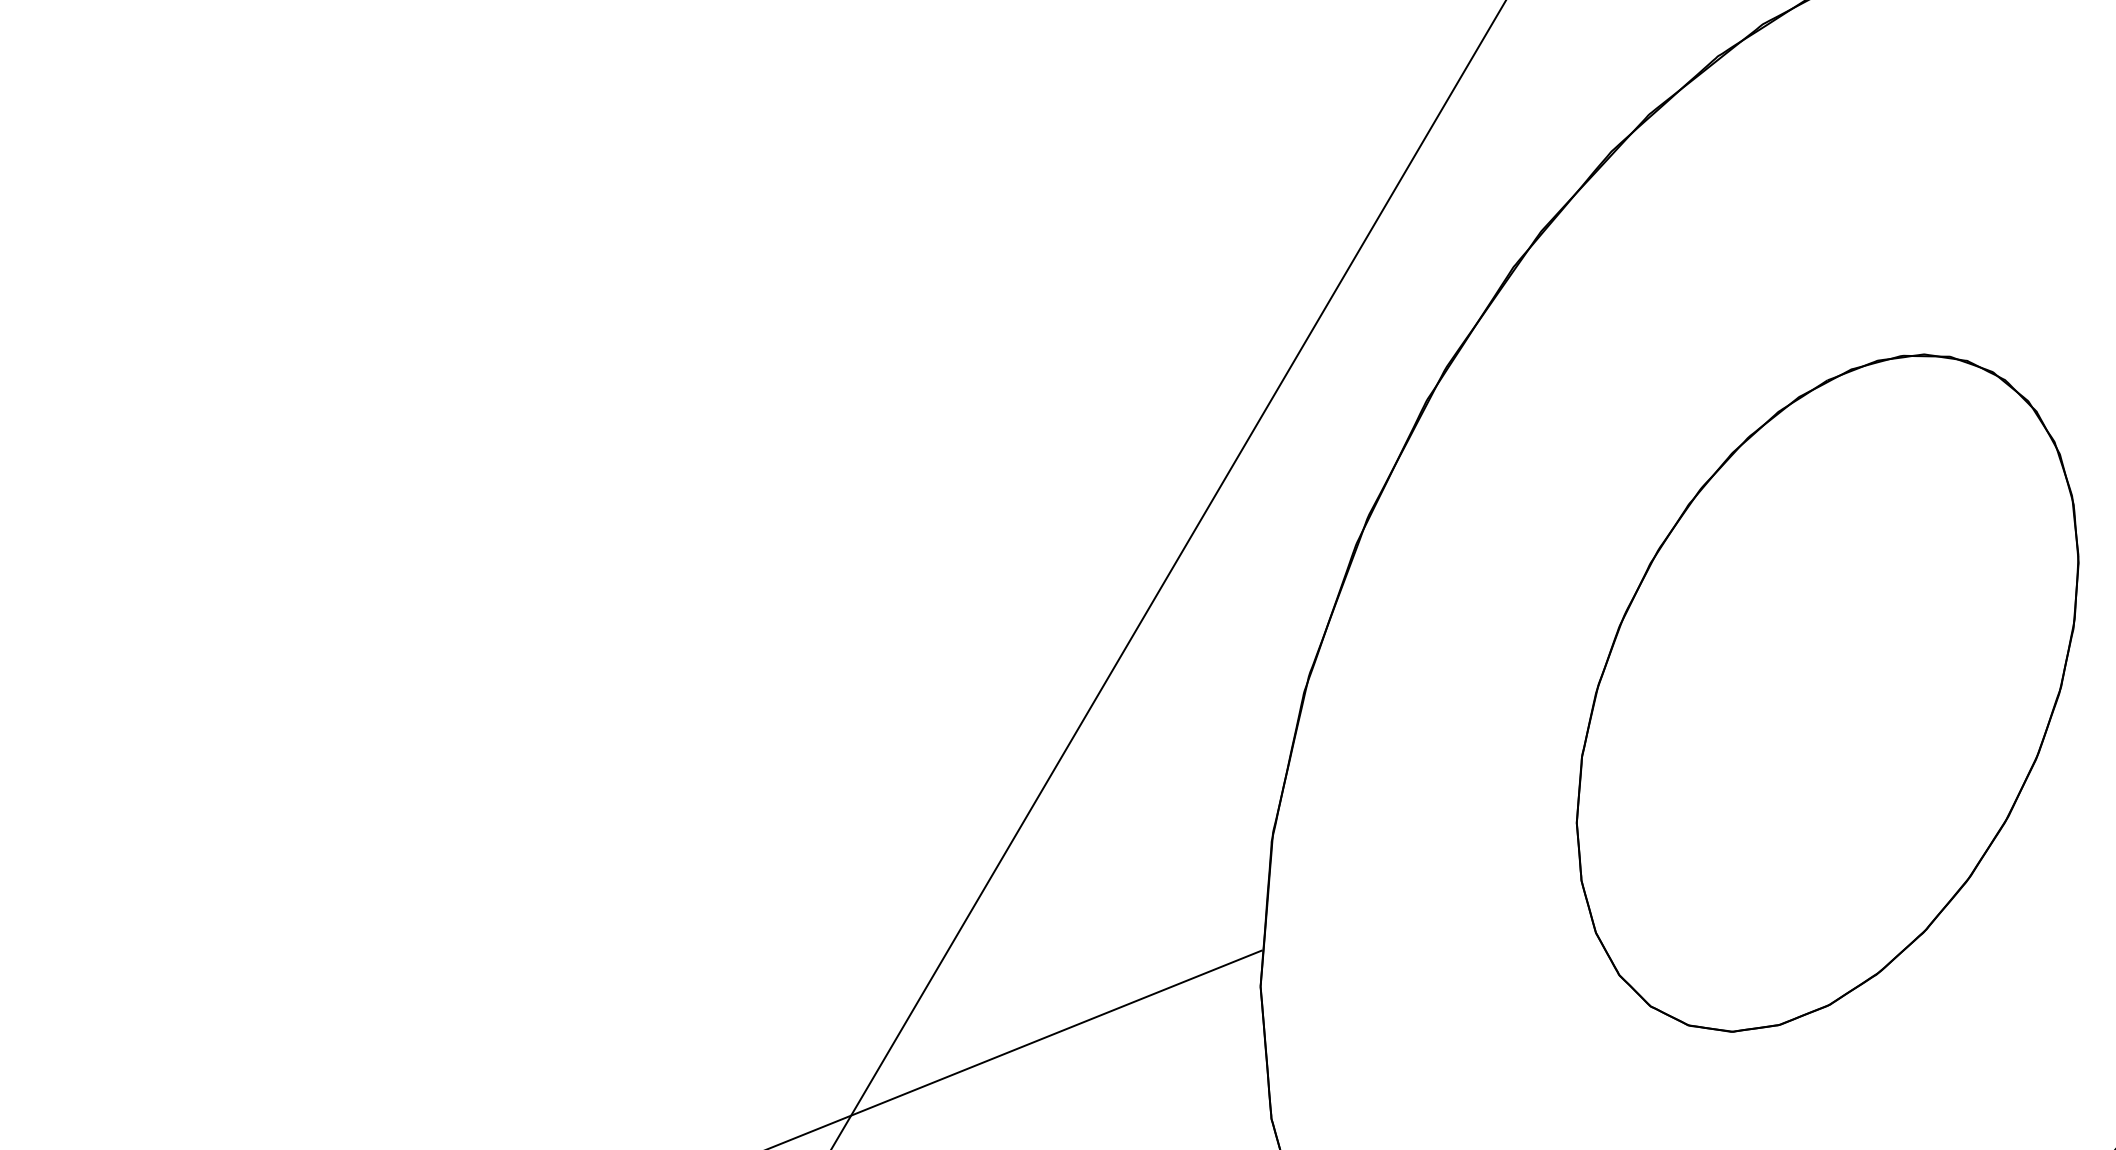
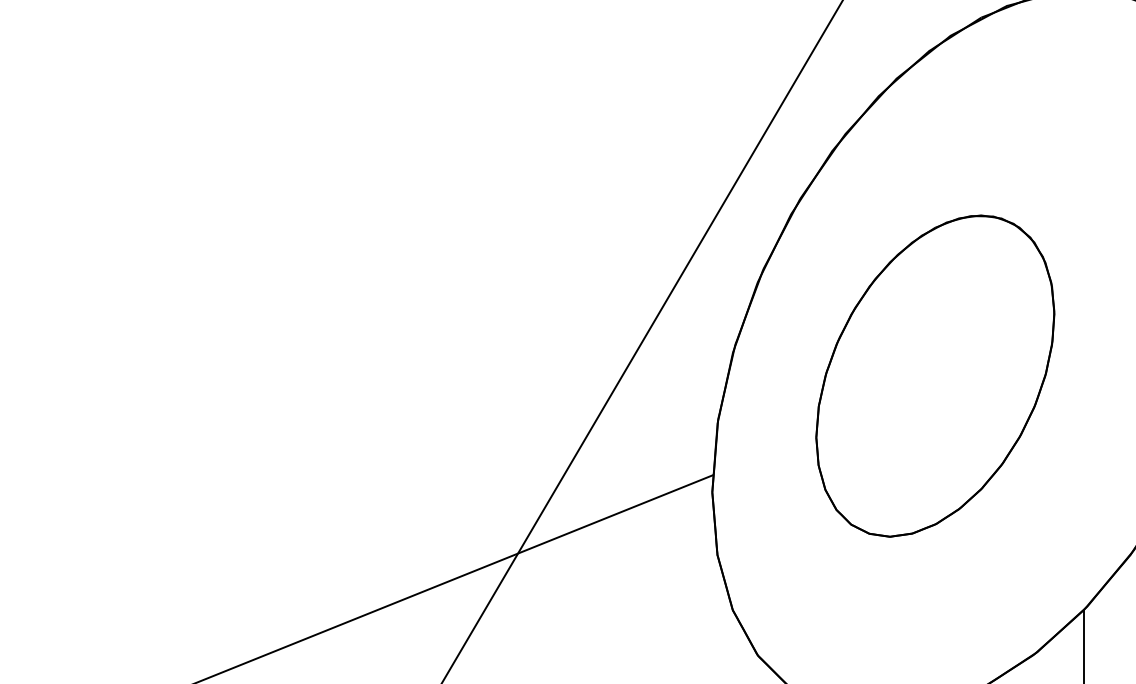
part: (1828, 691) -> (935, 375), moved

